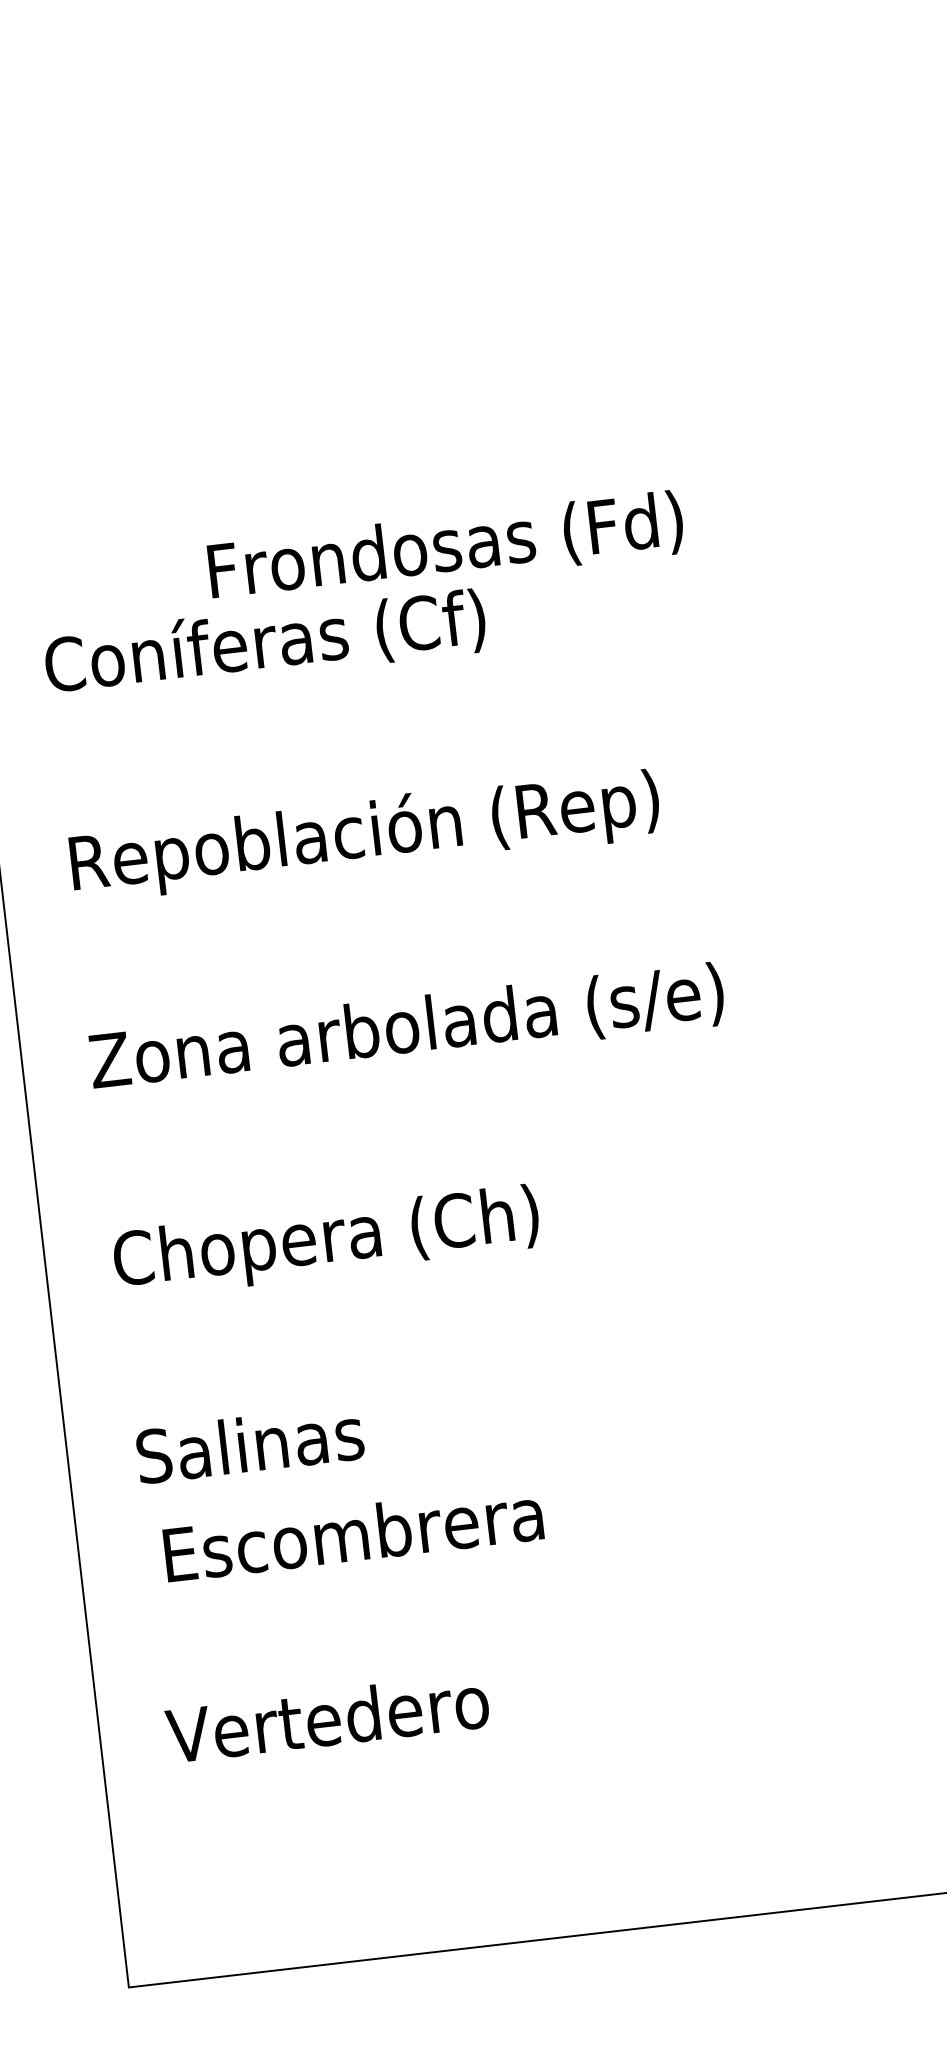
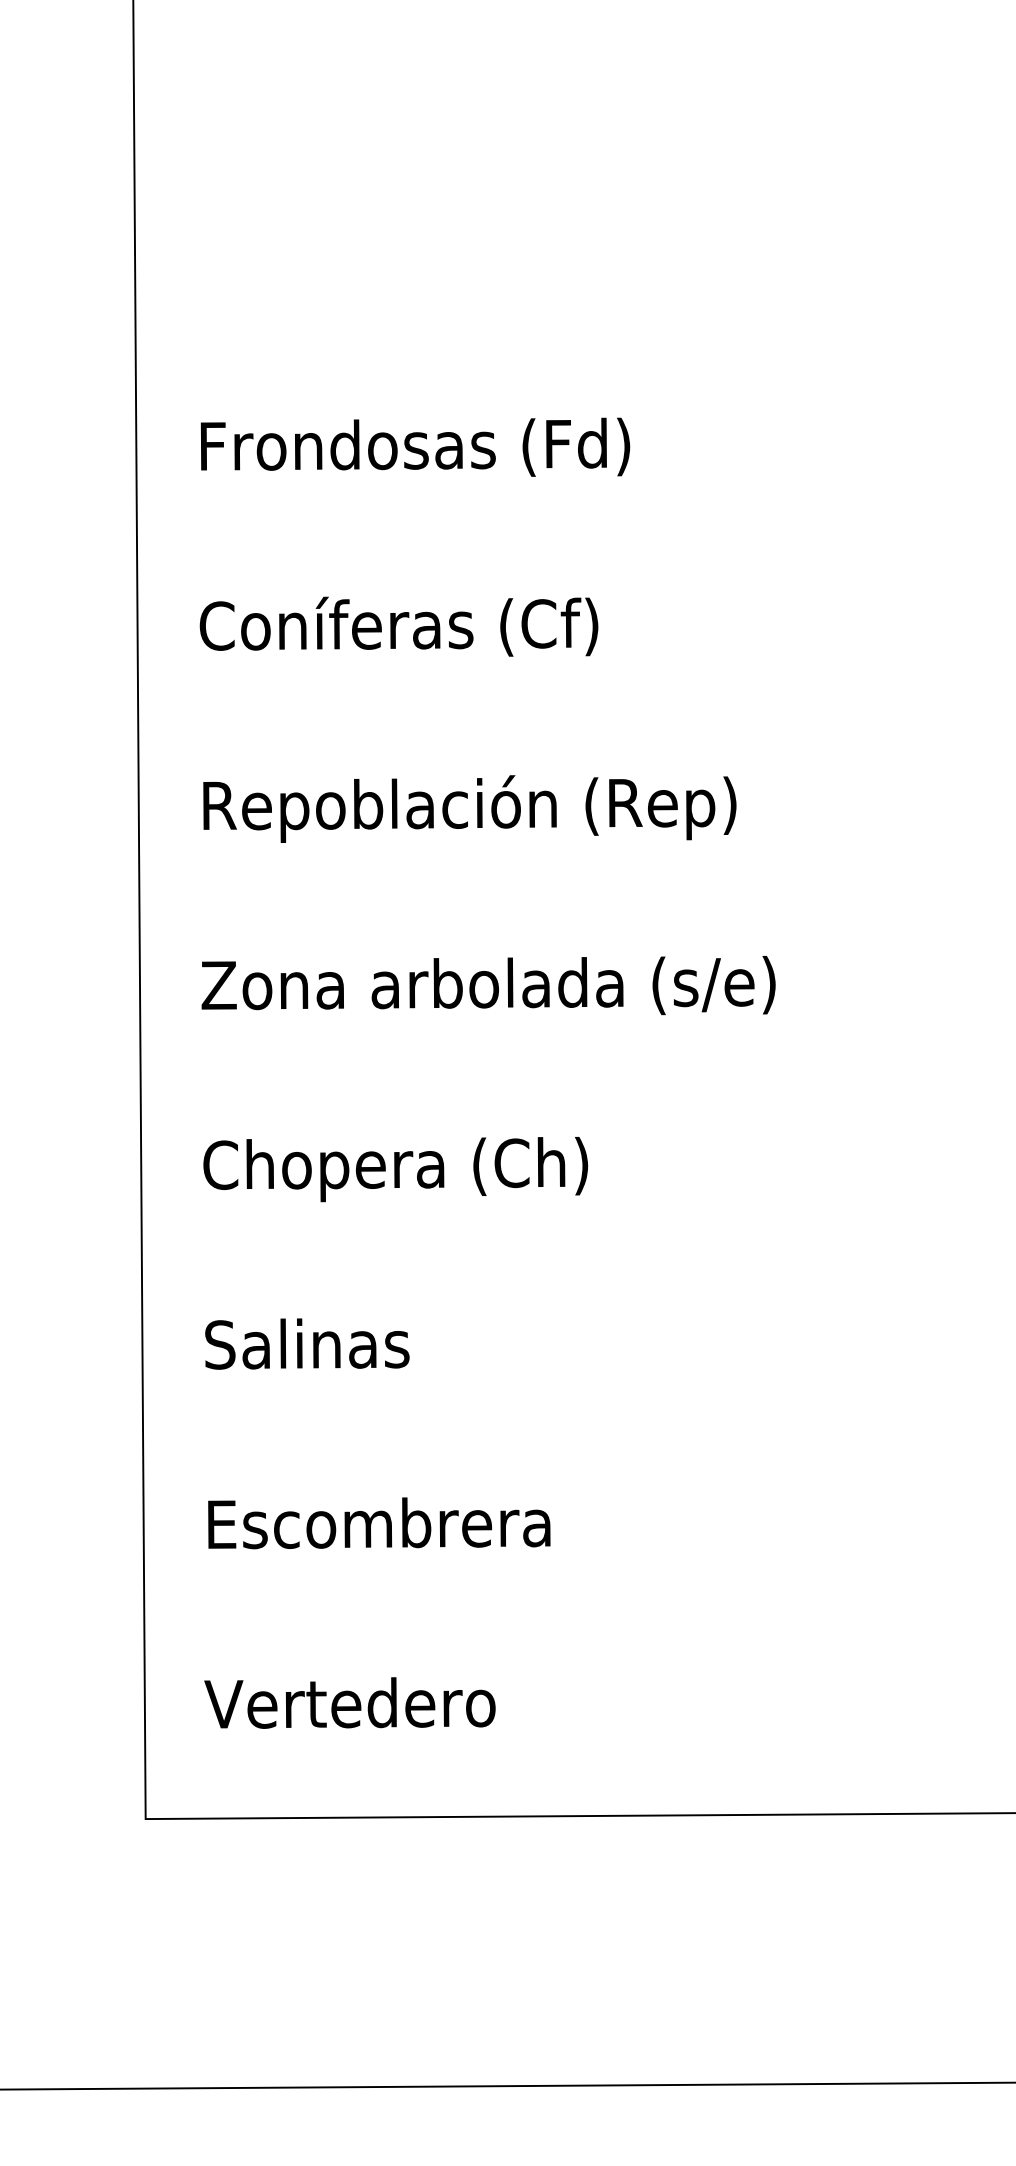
text: (446, 546) -> (415, 446), moved
text: (353, 1534) -> (379, 1523), moved
text: (326, 1717) -> (349, 1702), moved

